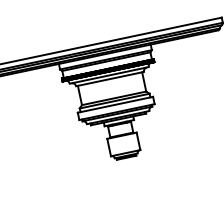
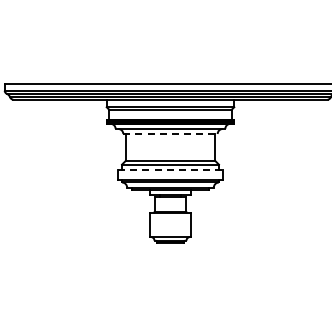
line: (110, 79) -> (170, 134), solid -> dashed
line: (115, 104) -> (170, 169), solid -> dashed

